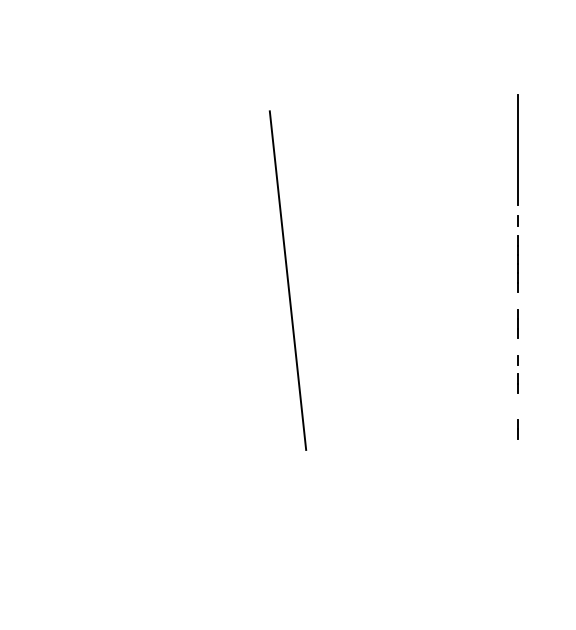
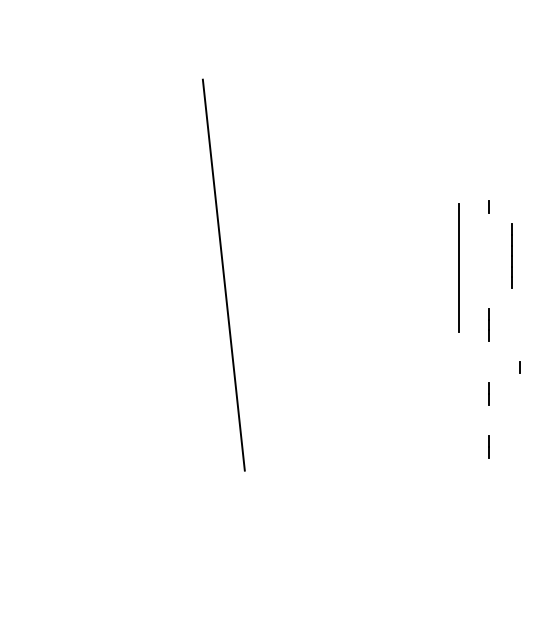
line: (517, 149) -> (458, 266), moved
line: (517, 263) -> (511, 255), moved
part: (517, 360) -> (519, 367), moved

